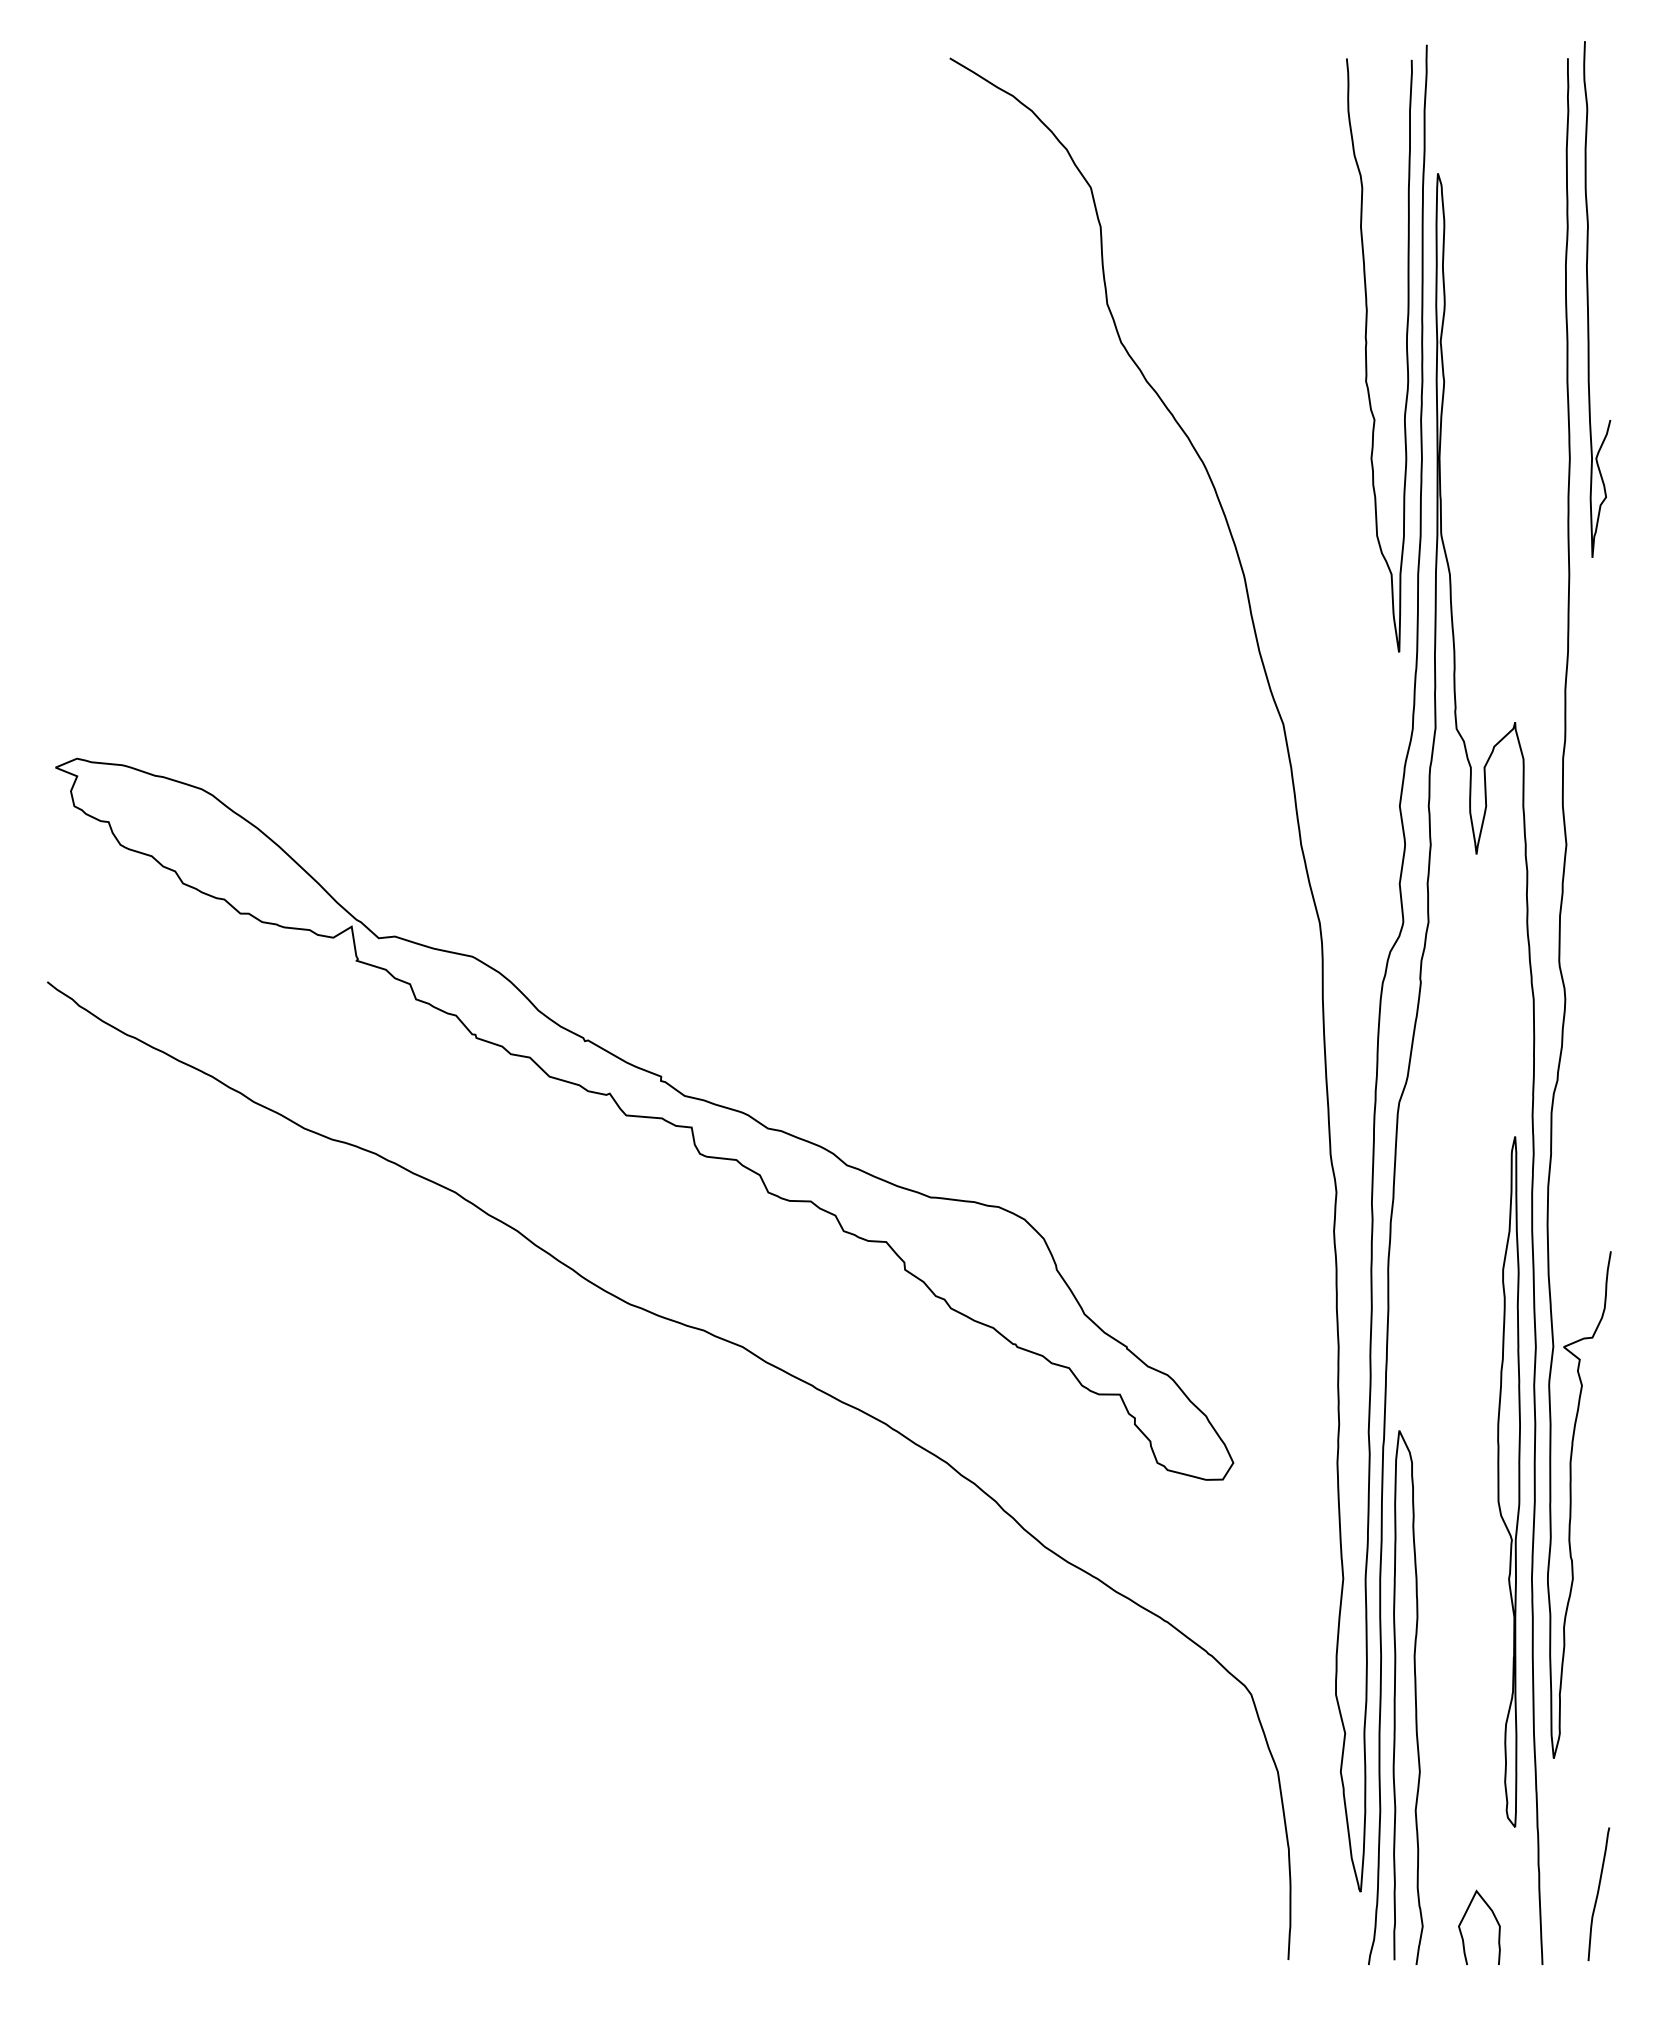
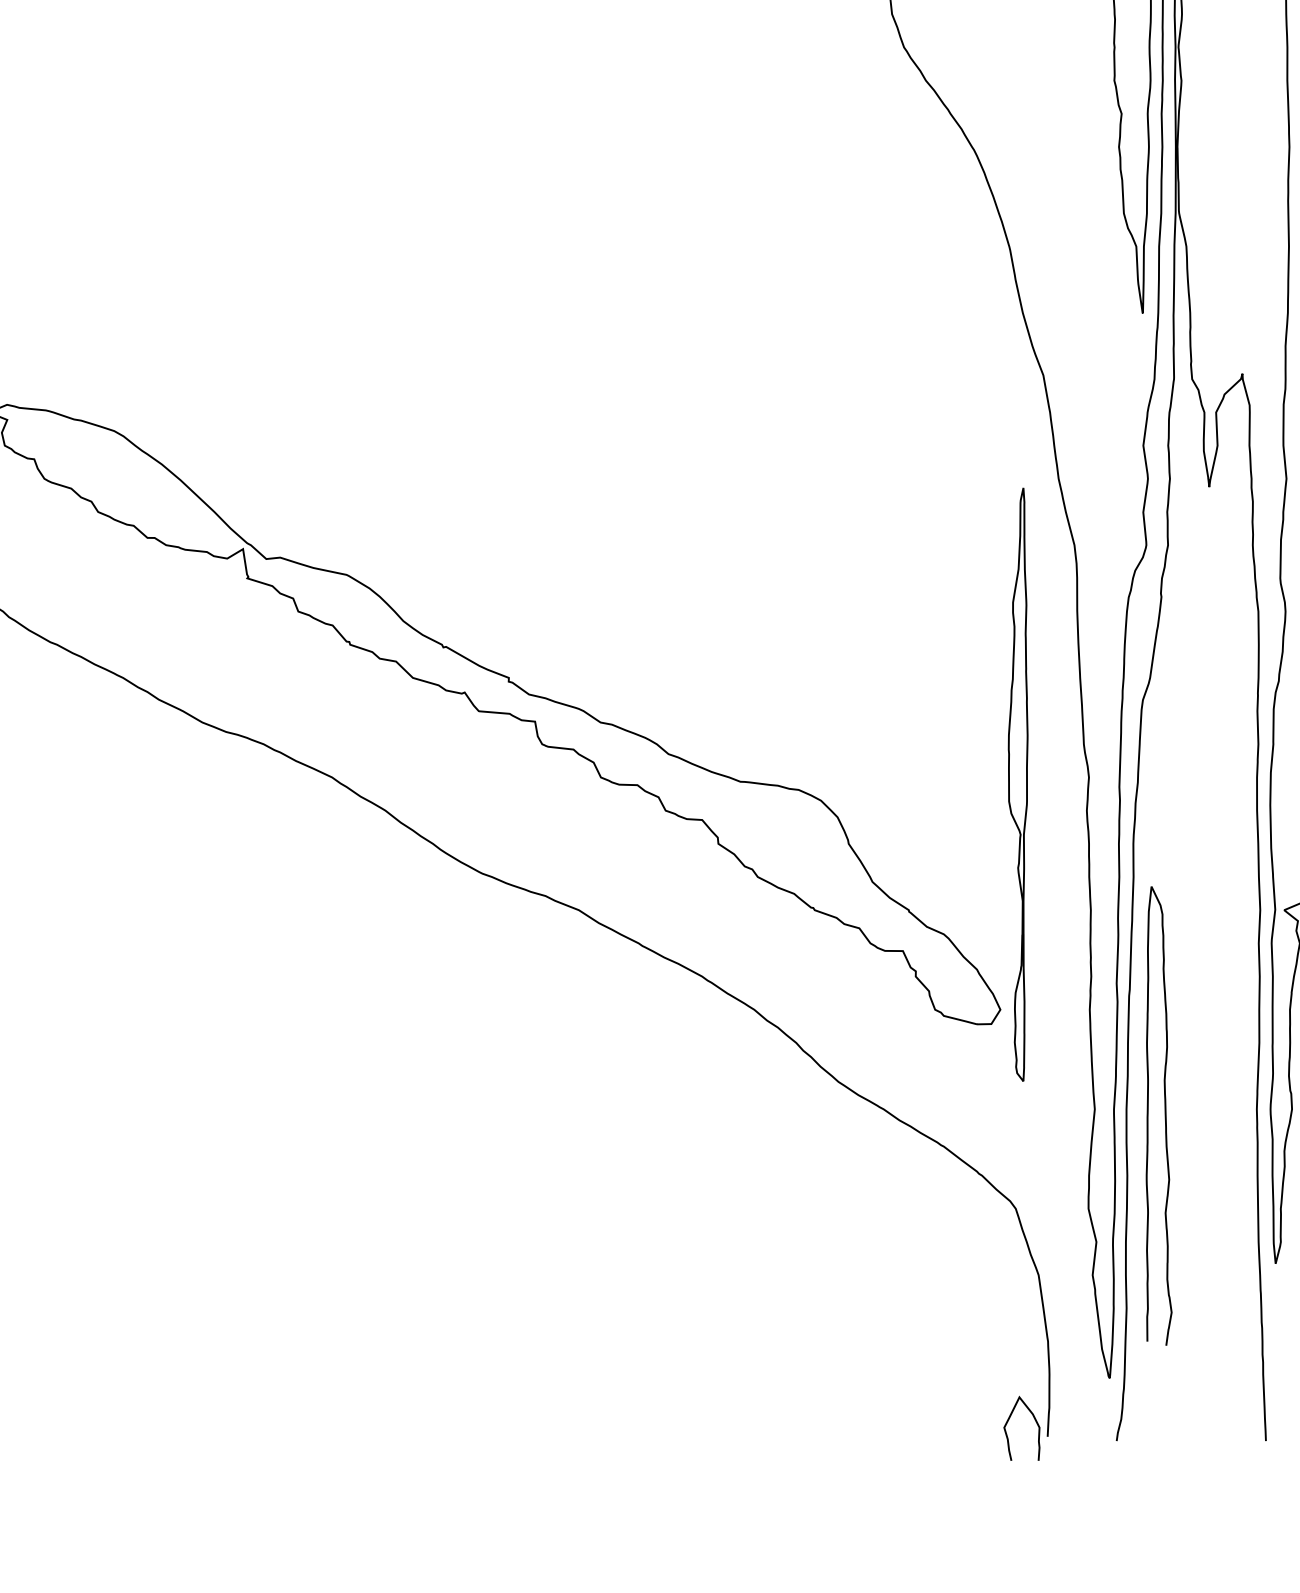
part: (1508, 1481) -> (1017, 784), moved
curve: (1414, 1697) -> (1164, 1115), moved
curve: (1496, 1922) -> (1036, 1424), moved

